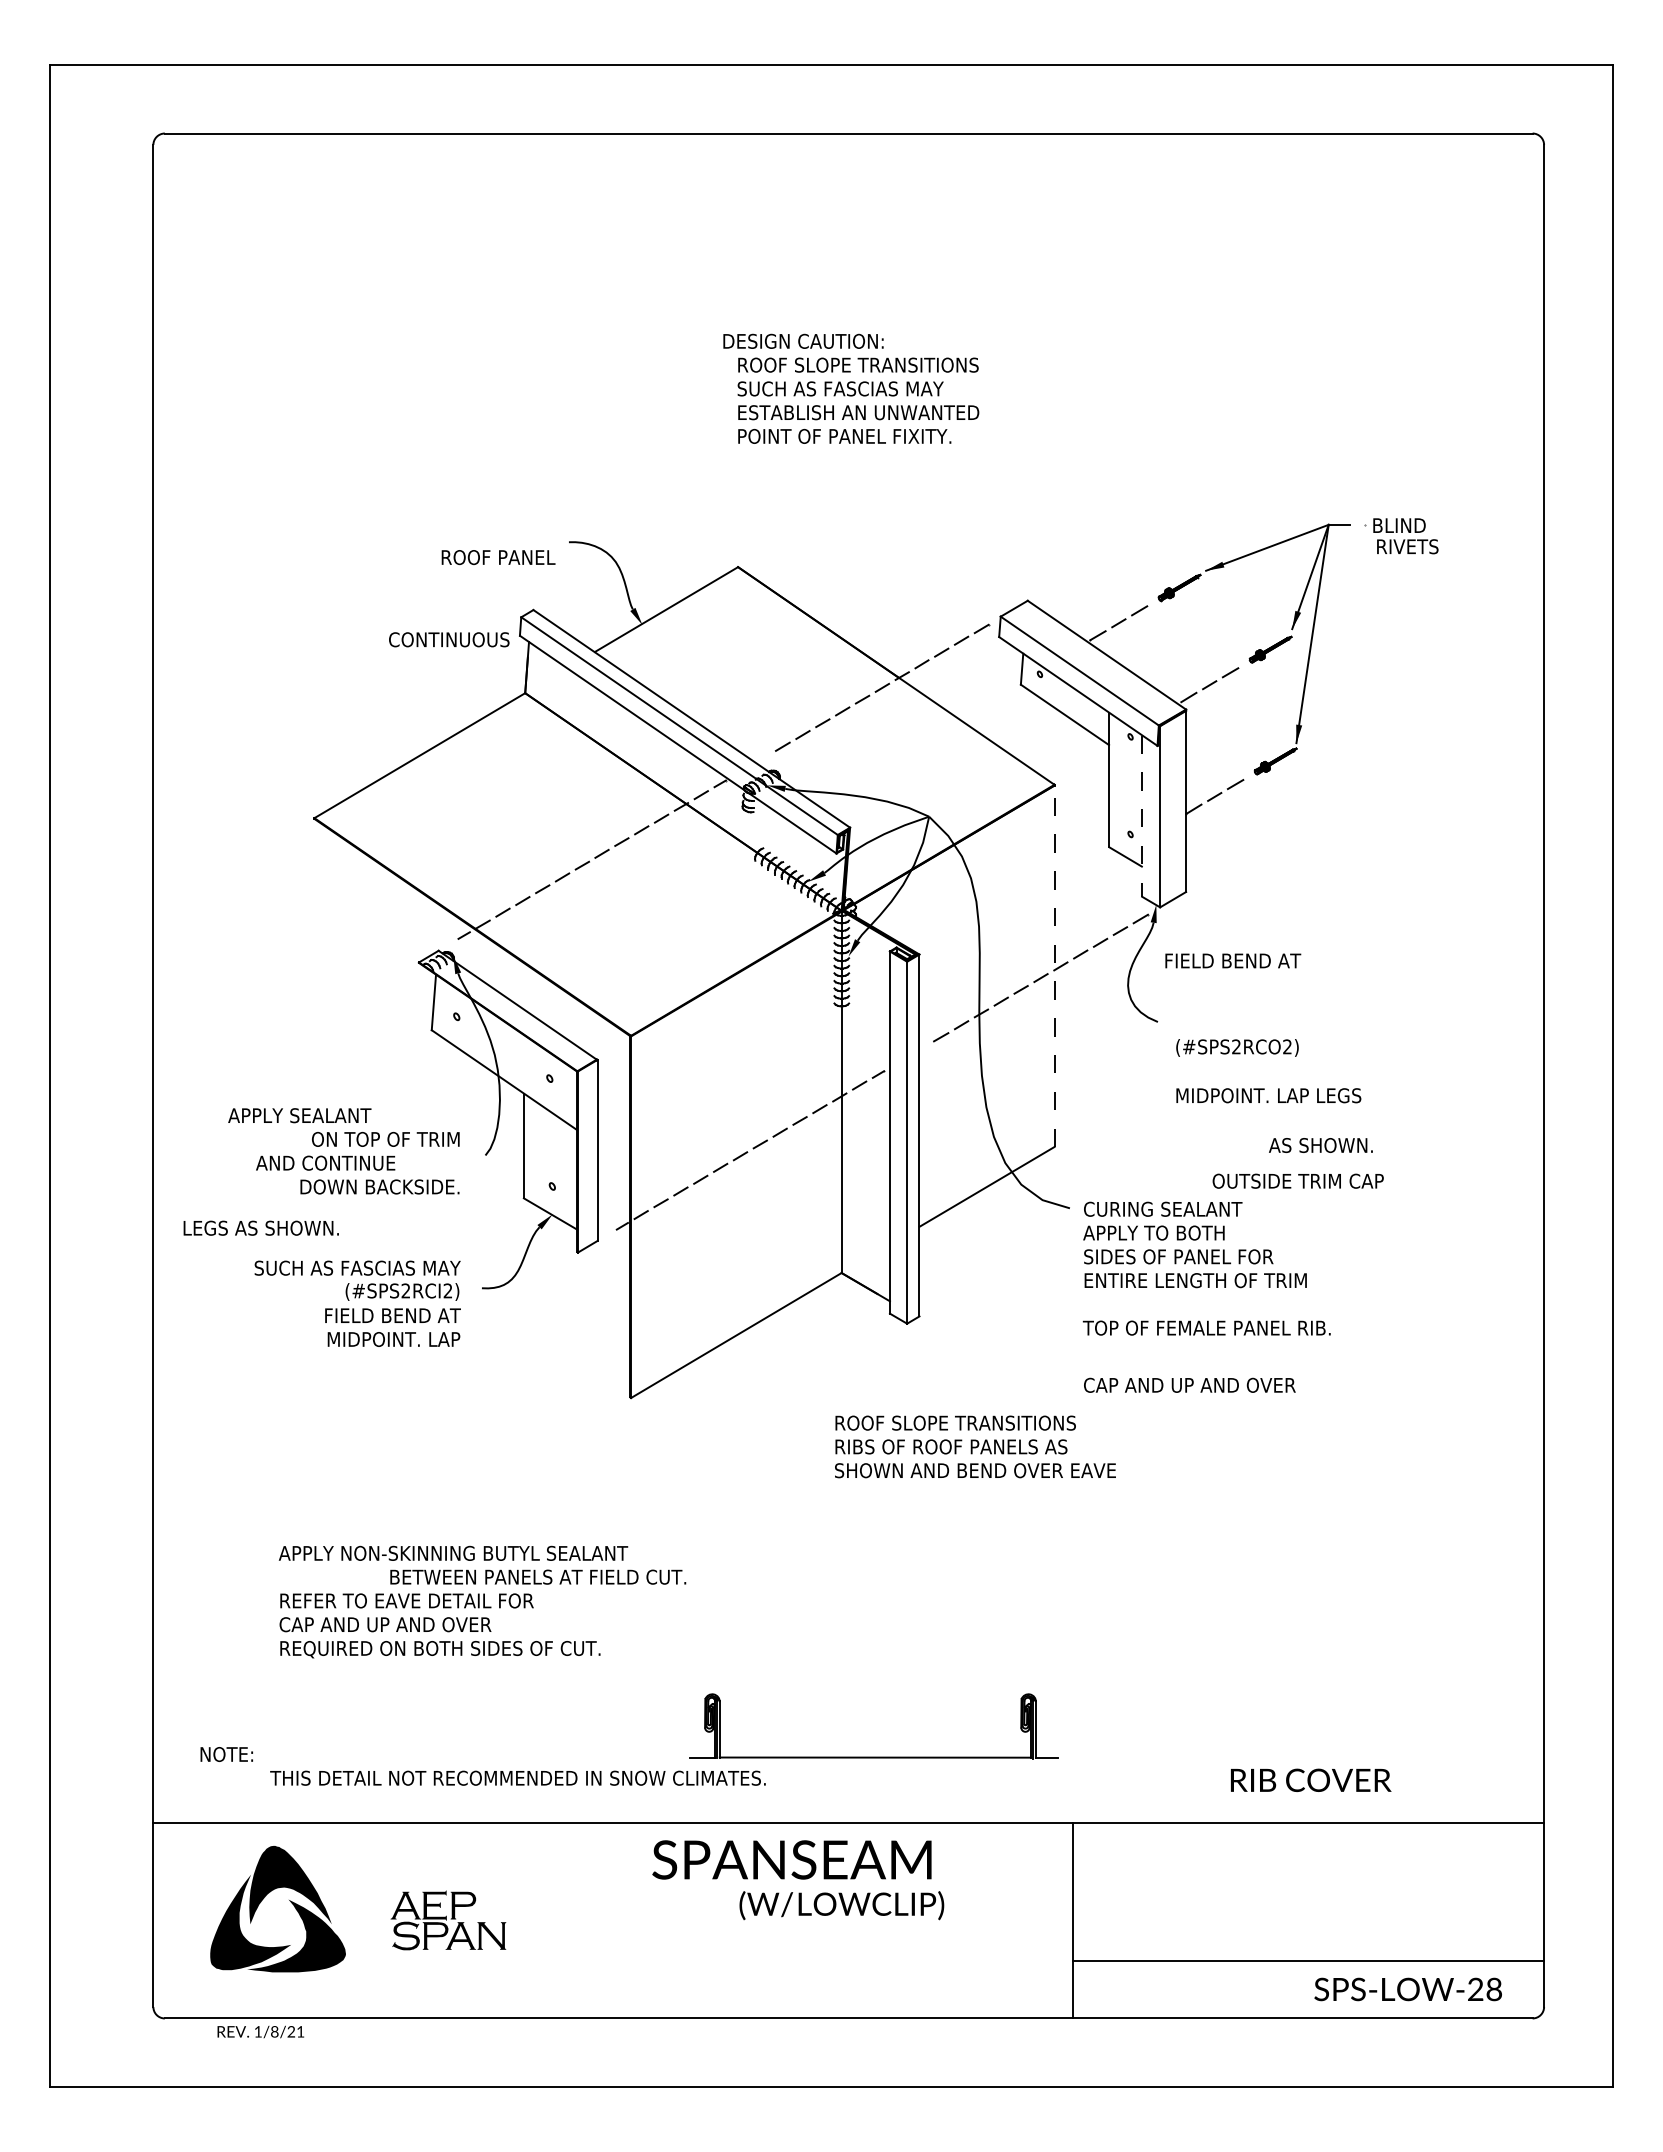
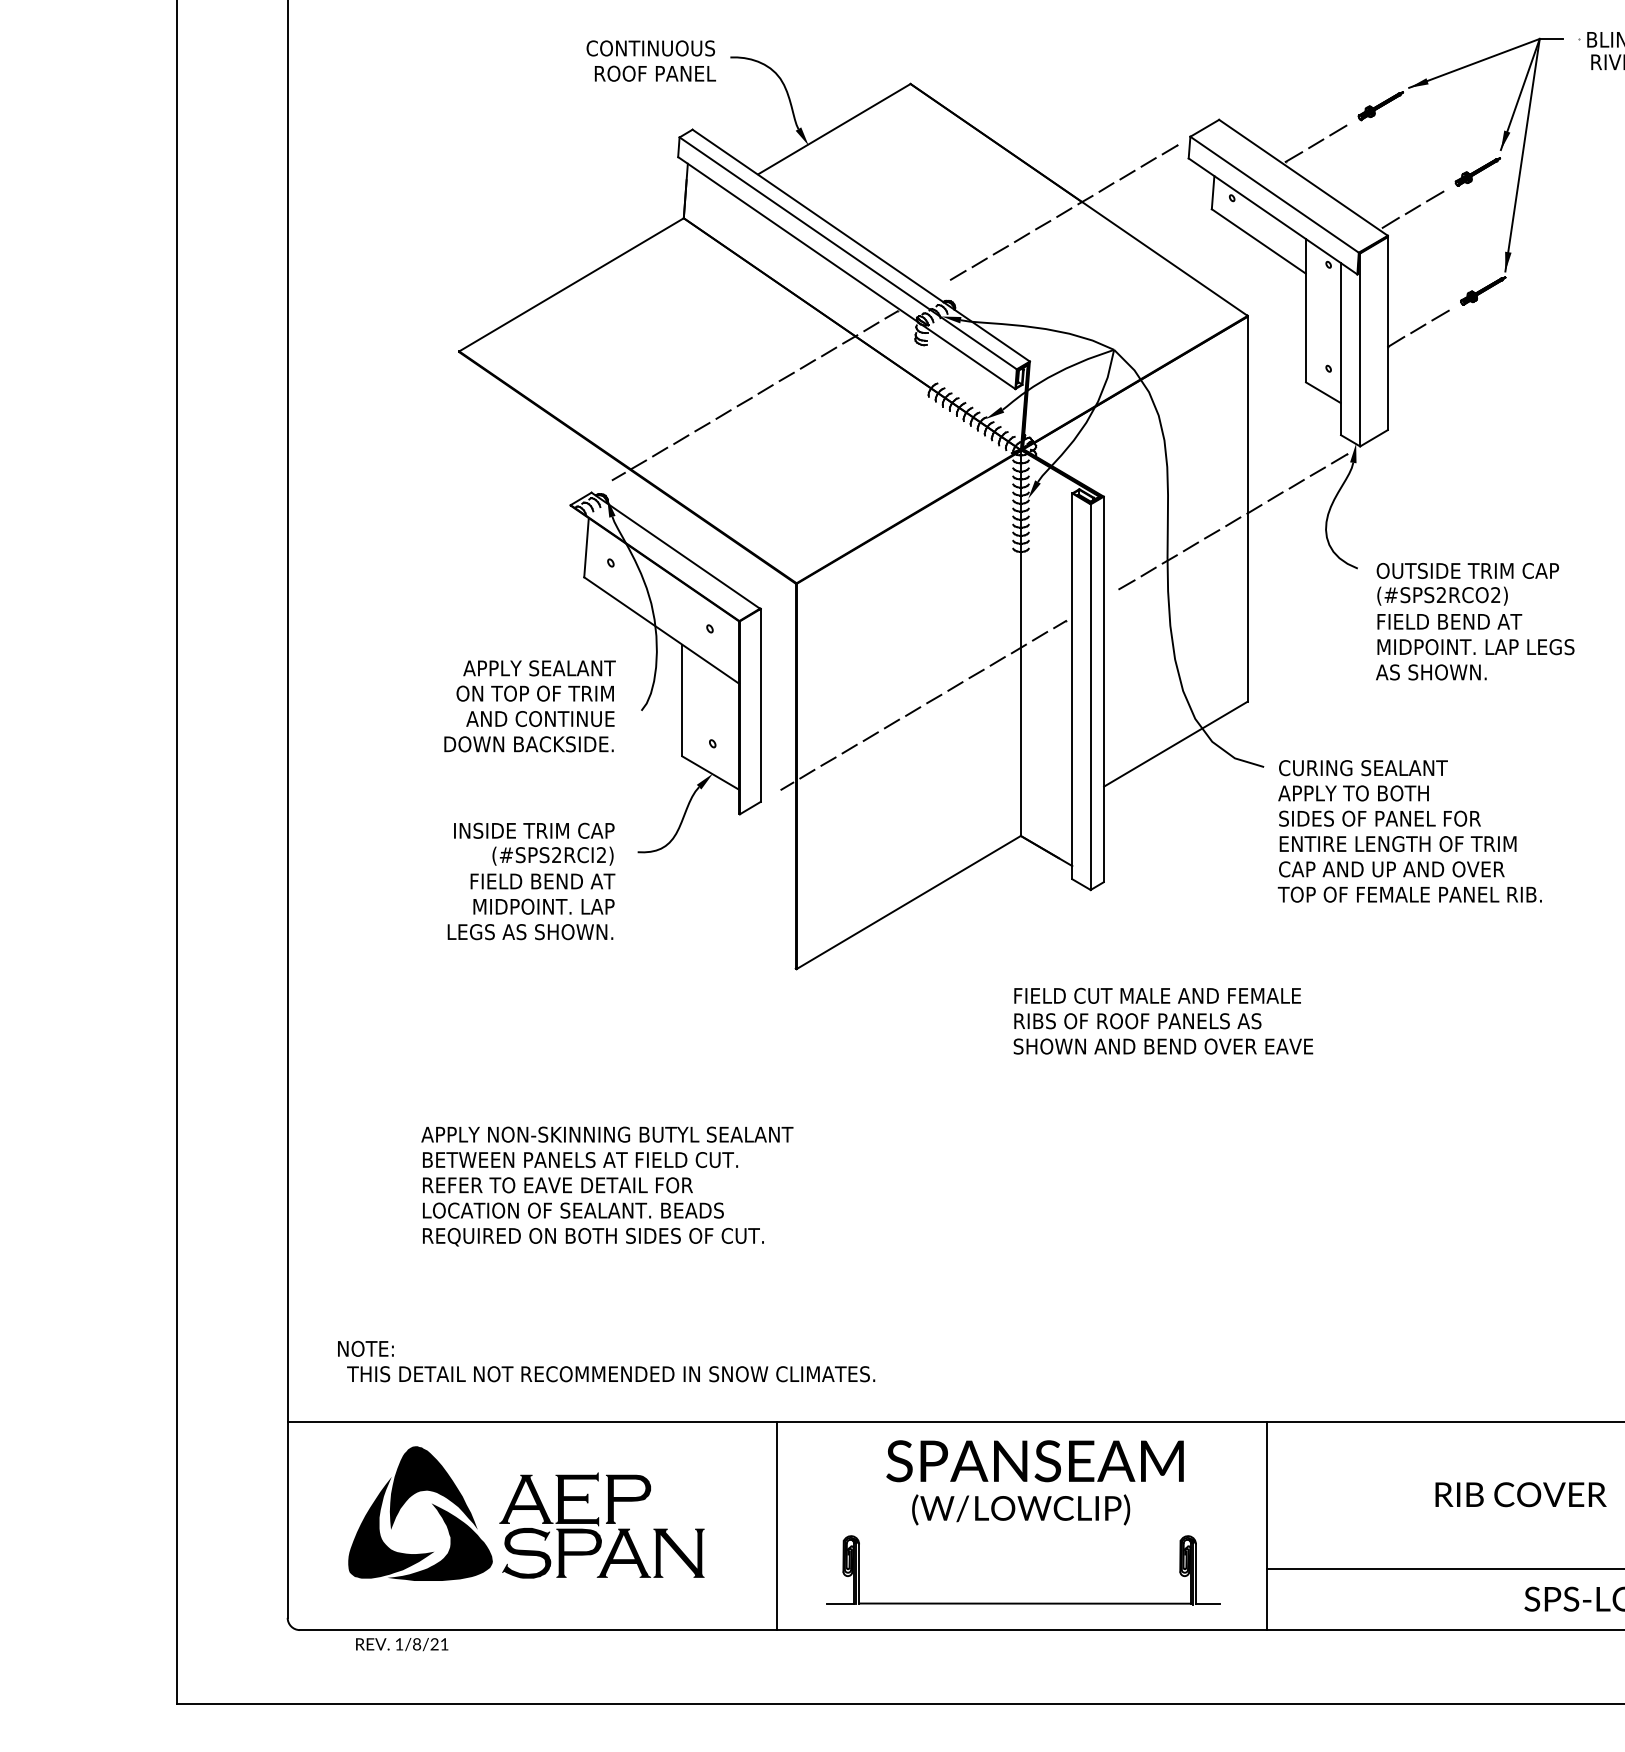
text: (449, 639) -> (651, 48), moved
line: (1142, 816) -> (1341, 349), dashed -> solid
text: (1233, 960) -> (1450, 621), moved
line: (1054, 965) -> (1247, 508), dashed -> solid
text: (299, 1115) -> (539, 668), moved
text: (1320, 1145) -> (1430, 672), moved
text: (325, 1162) -> (540, 718), moved
text: (1297, 1180) -> (1467, 570), moved
text: (260, 1227) -> (529, 931), moved
text: (357, 1267) -> (505, 830), SUCH AS FASCIAS MAY -> INSIDE TRIM CAP
text: (1189, 1384) -> (1391, 868), moved
text: (970, 1422) -> (1158, 995), ROOF SLOPE TRANSITIONS -> FIELD CUT MALE AND FEMALE
text: (538, 1576) -> (580, 1159), moved
text: (420, 1624) -> (572, 1210), CAP AND UP AND OVER -> LOCATION OF SEALANT. BEADS
part: (873, 1756) -> (1022, 1602), moved
text: (517, 1777) -> (610, 1373), moved
text: (1311, 1779) -> (1521, 1493), moved
text: (791, 1859) -> (1034, 1460), moved
part: (448, 1920) -> (602, 1525), size x1.67
line: (613, 1920) -> (777, 1525), added

